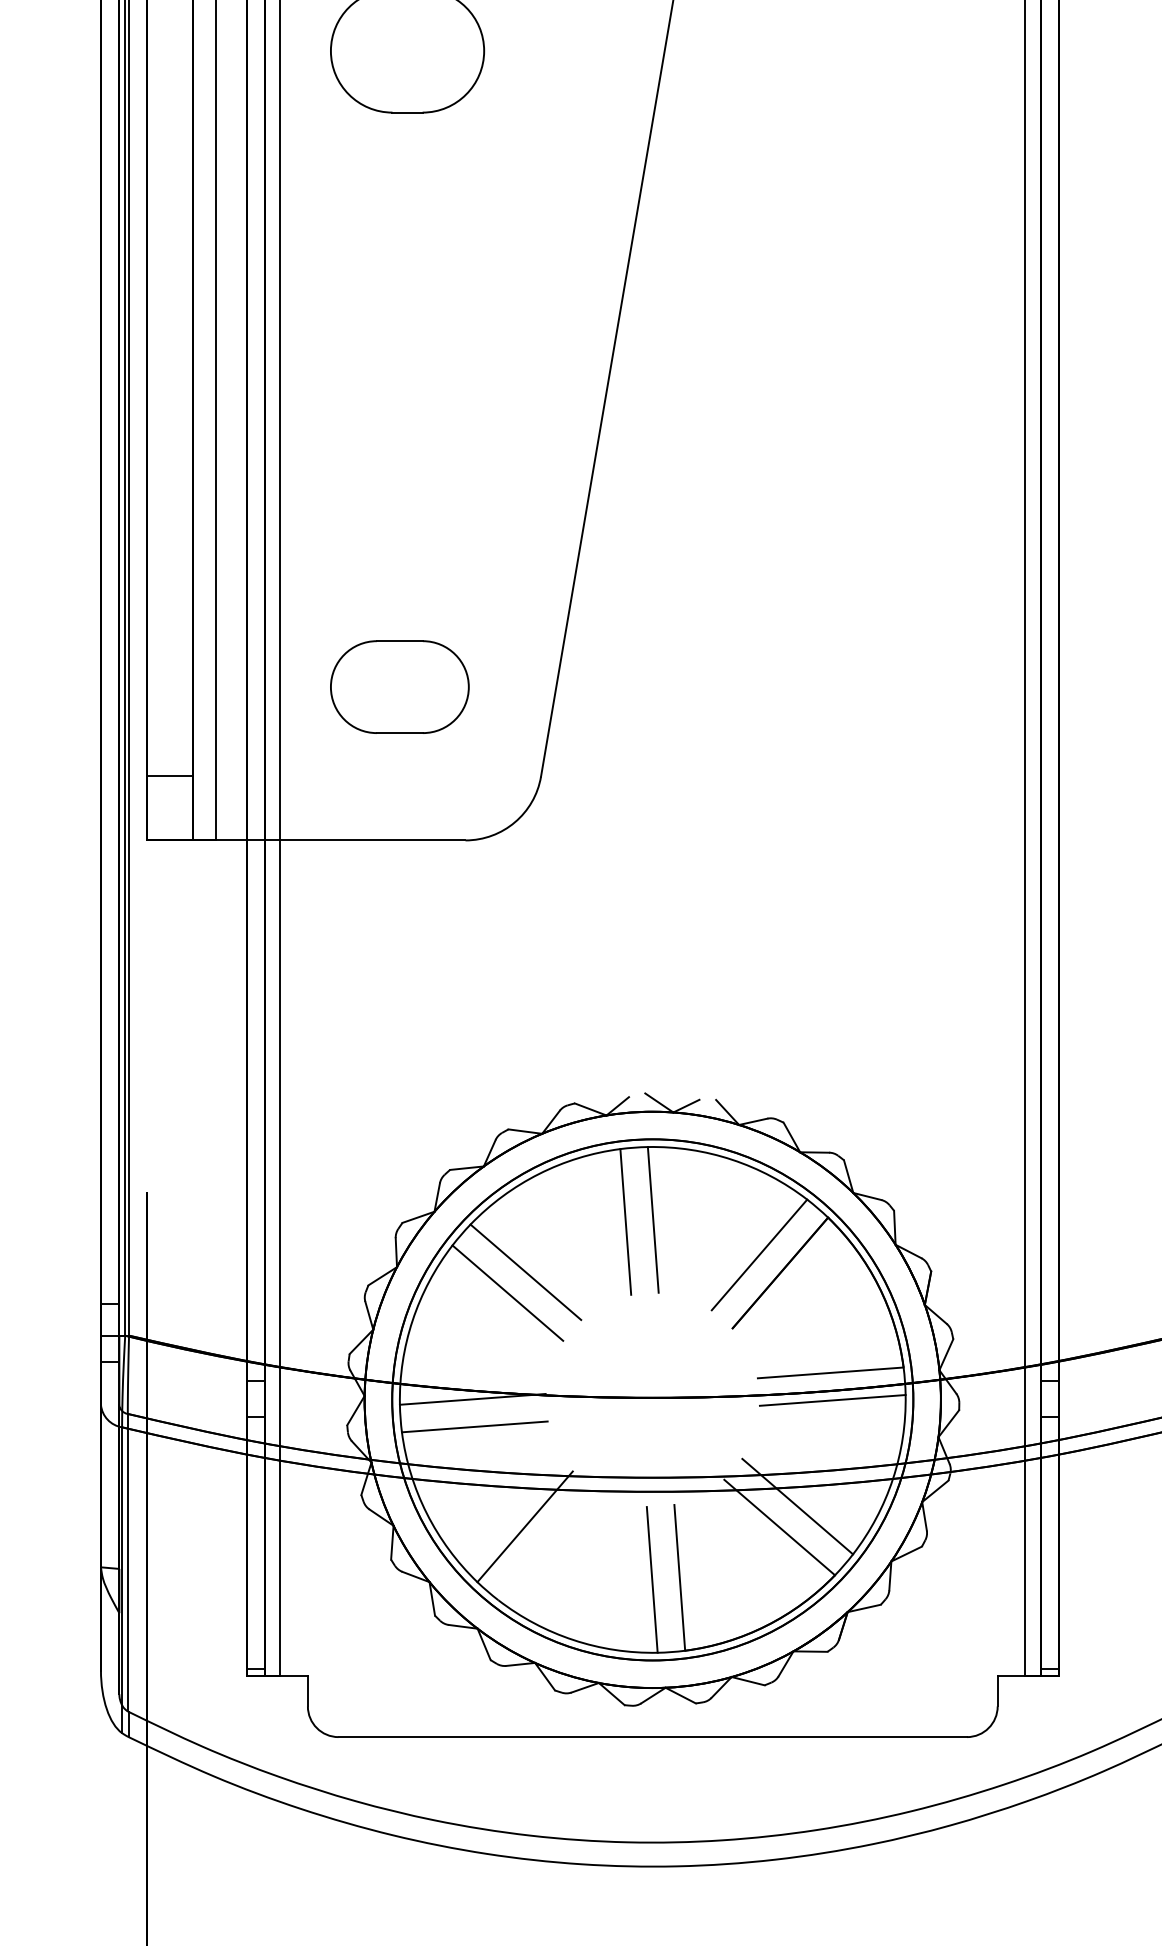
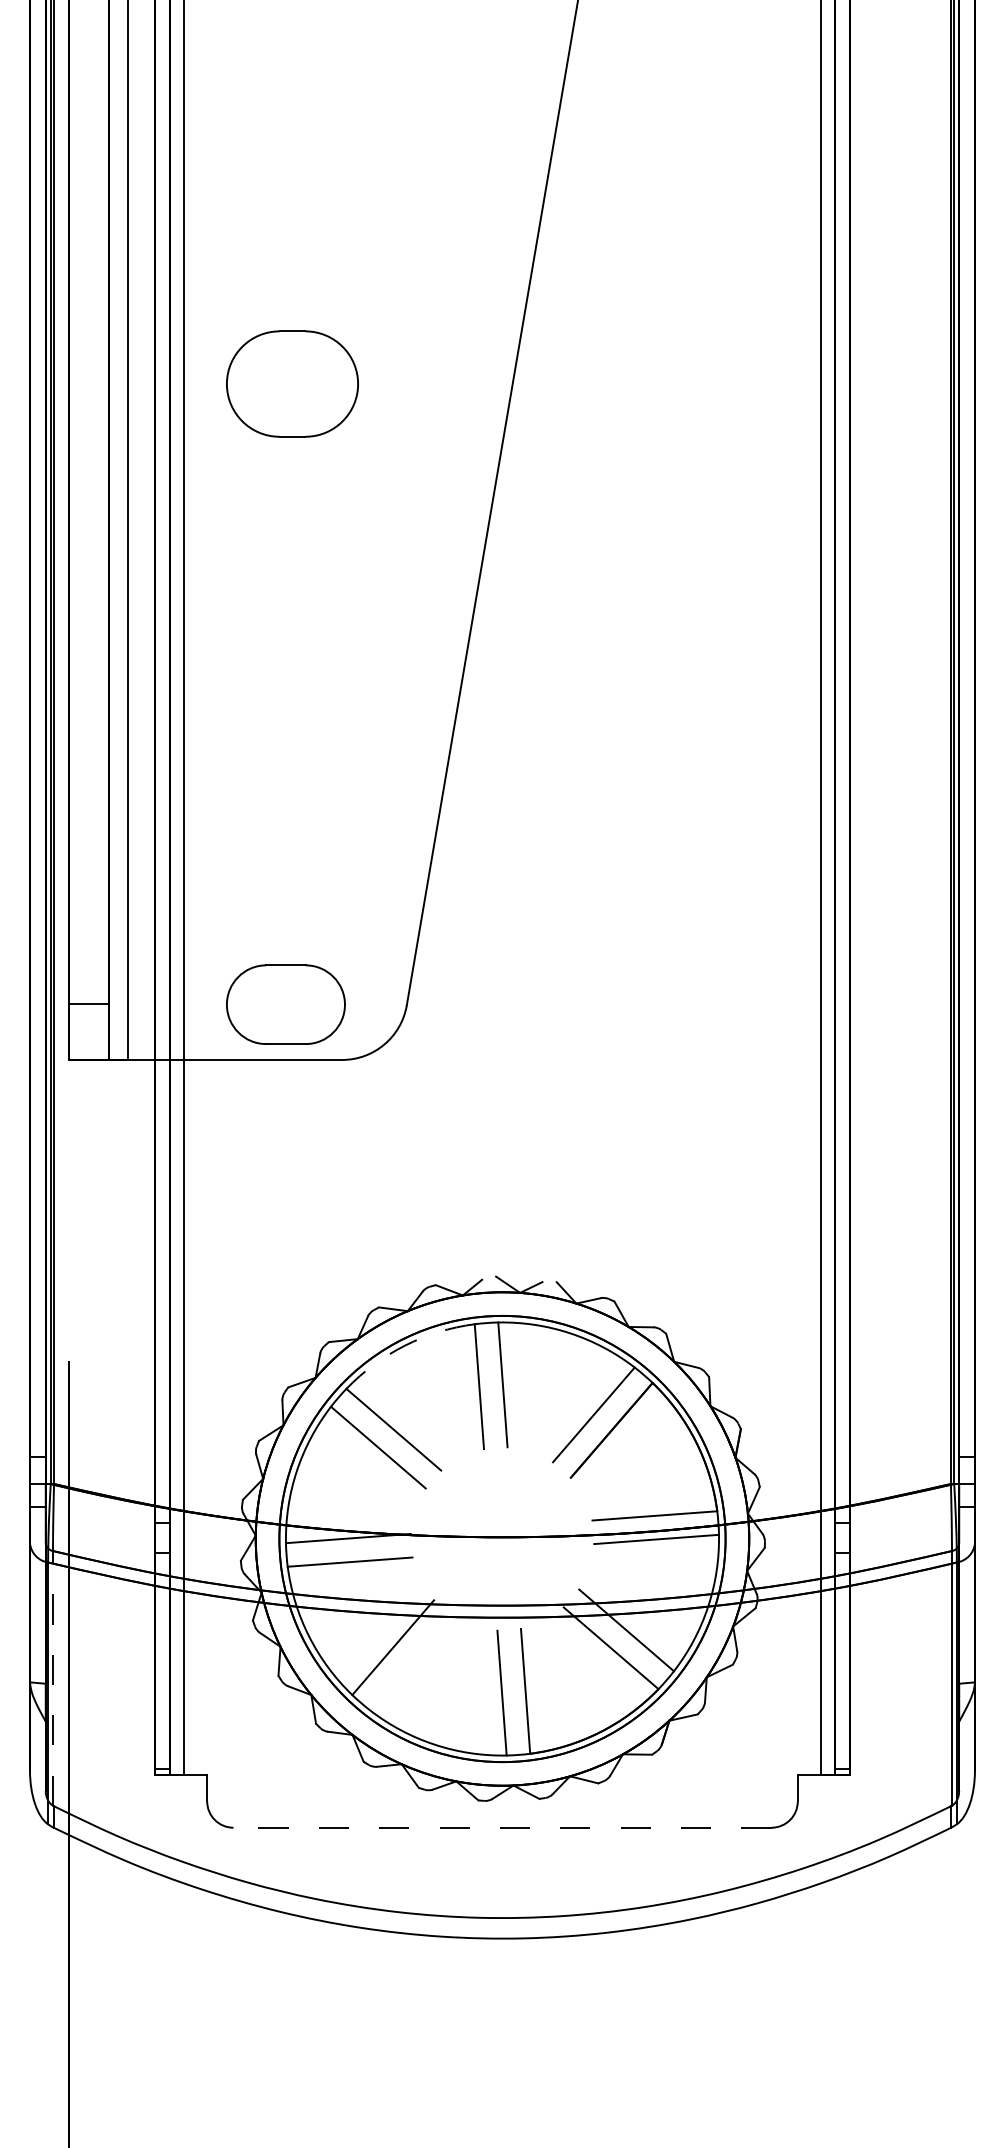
part: (399, 686) -> (285, 1004), moved
arc: (539, 1173) -> (405, 1345), solid -> dashed
line: (128, 1561) -> (53, 1677), solid -> dashed
line: (652, 1736) -> (502, 1827), solid -> dashed

